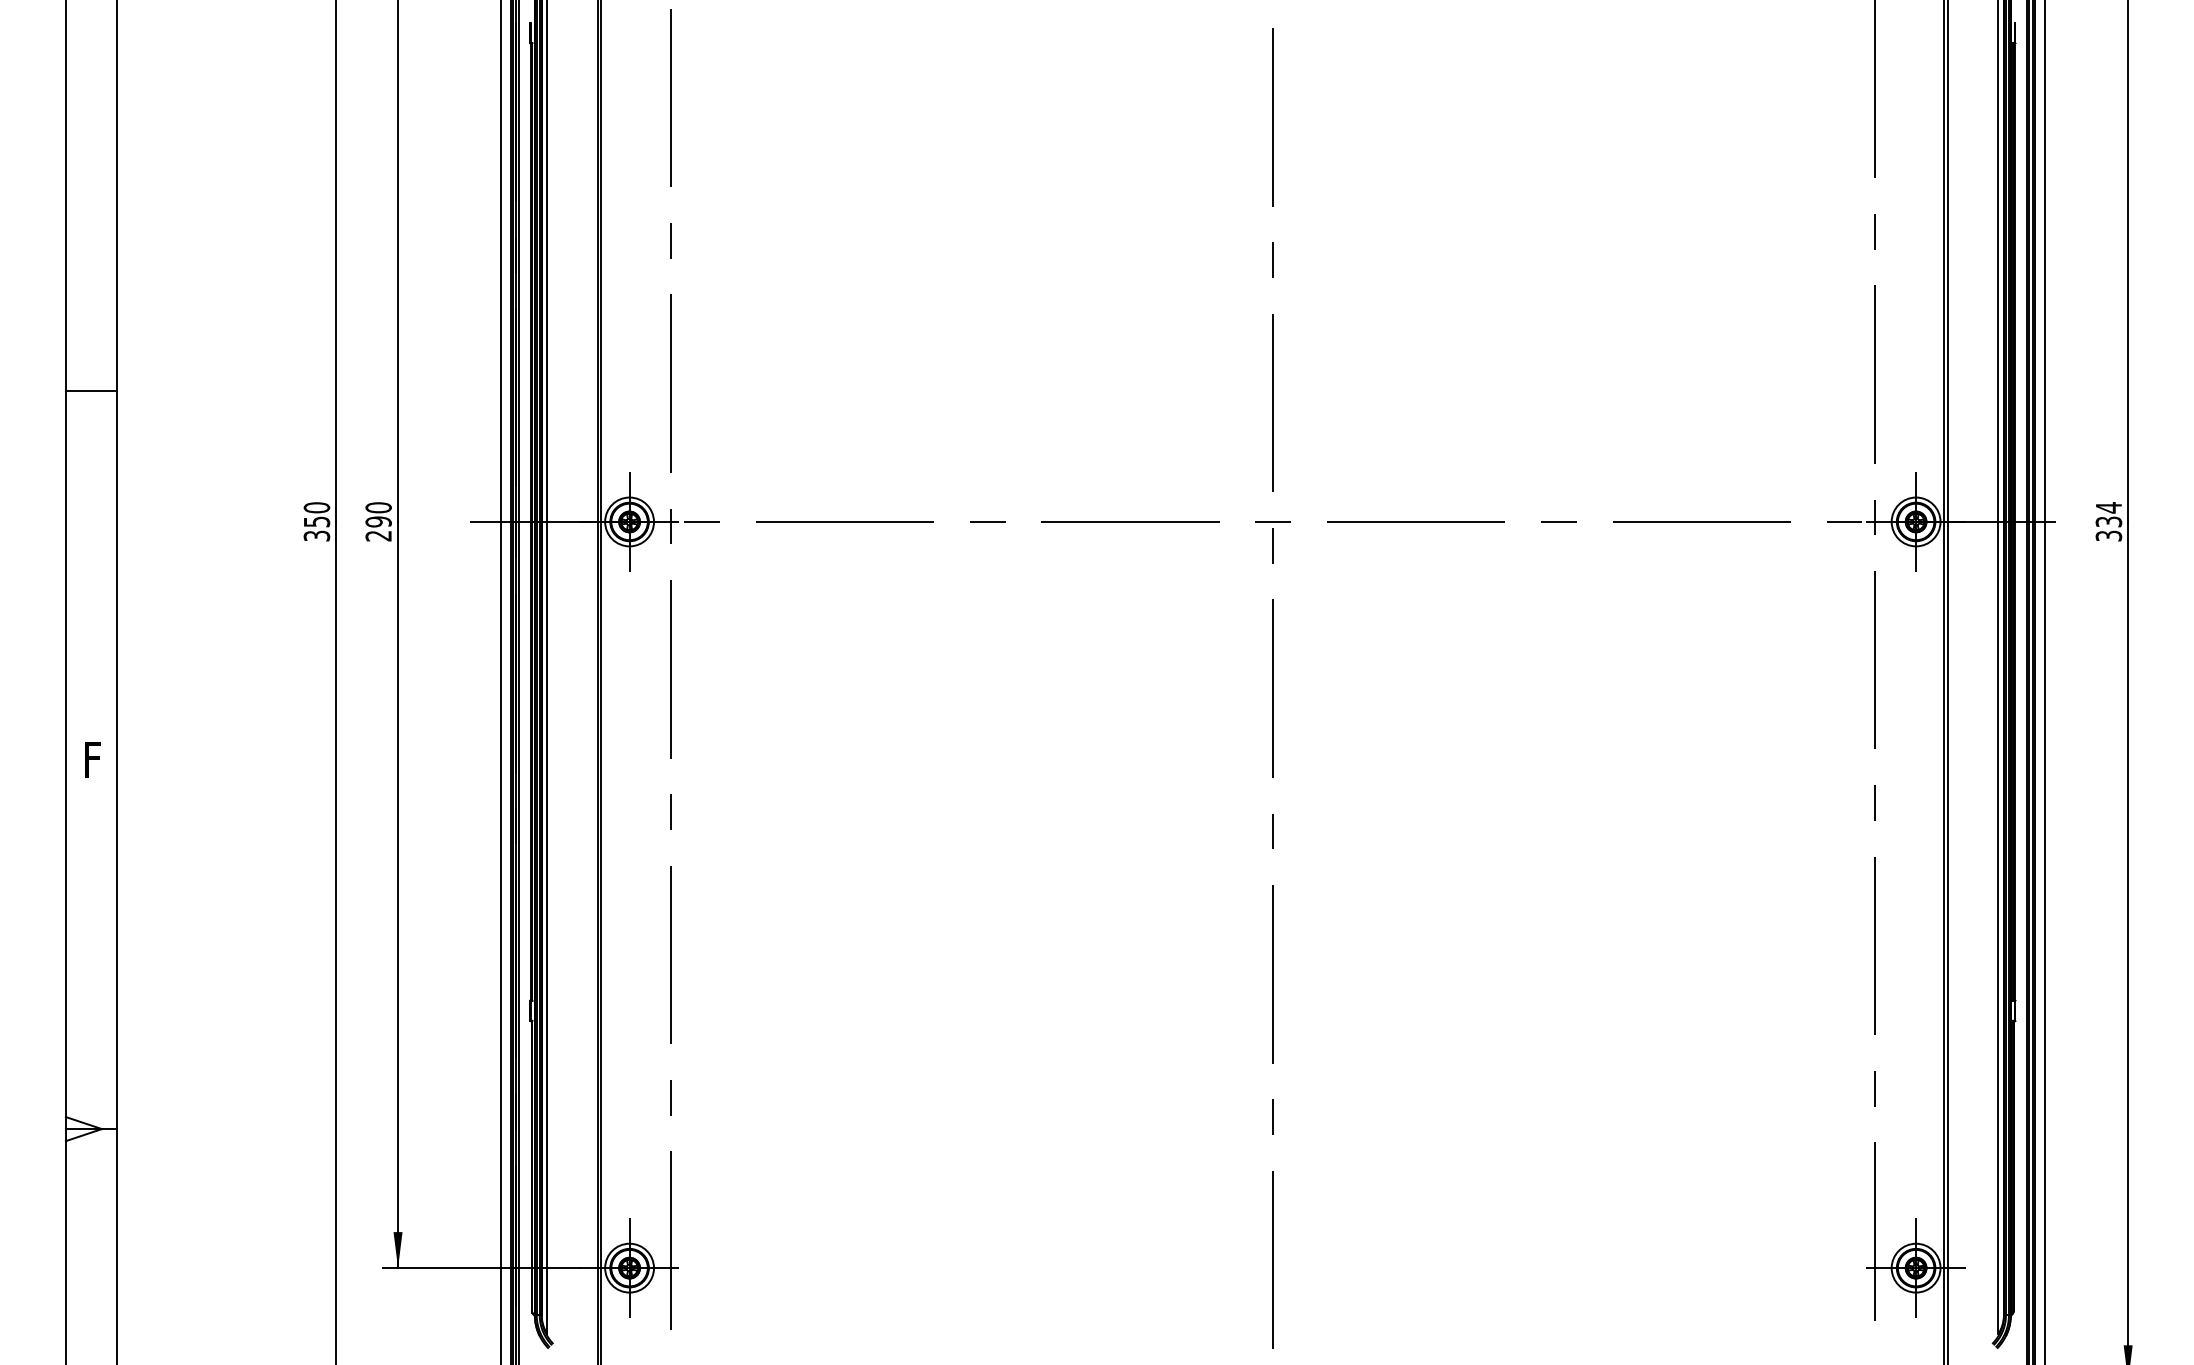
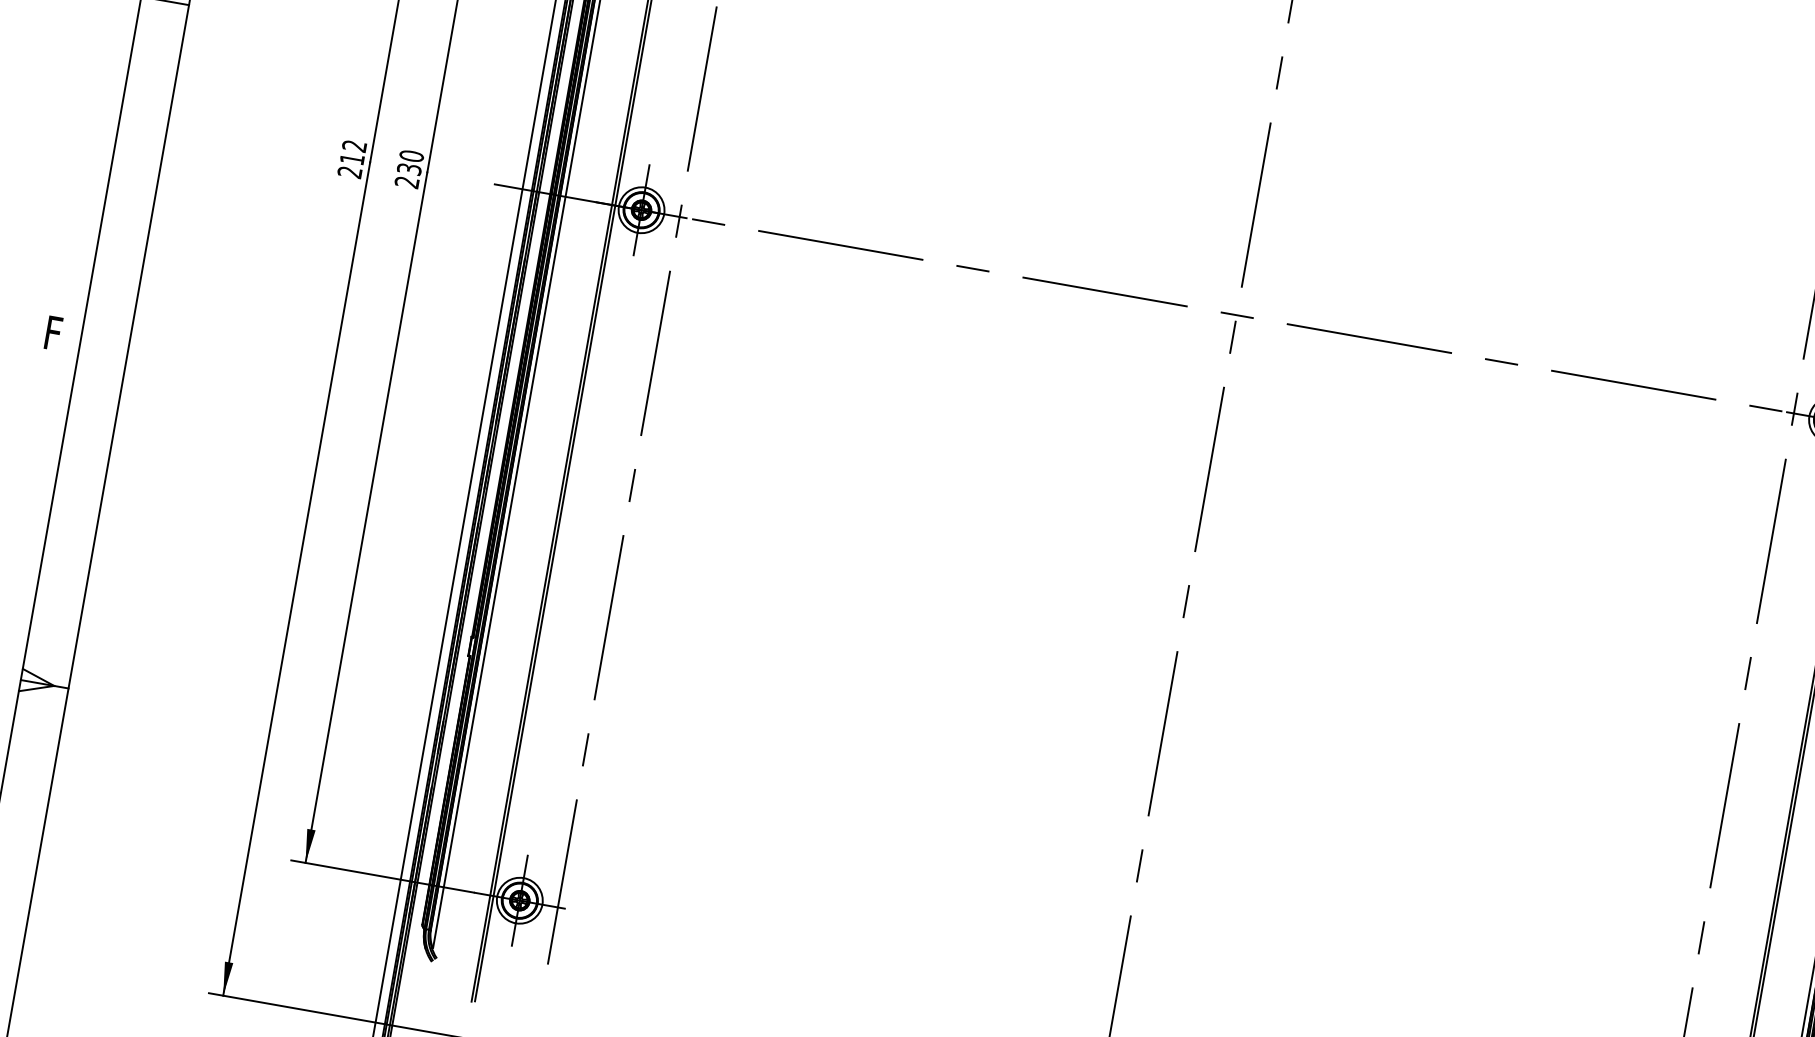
text: (316, 521) -> (351, 158), 350 -> 212
text: (378, 521) -> (409, 168), 290 -> 230
text: (92, 759) -> (53, 333), moved

